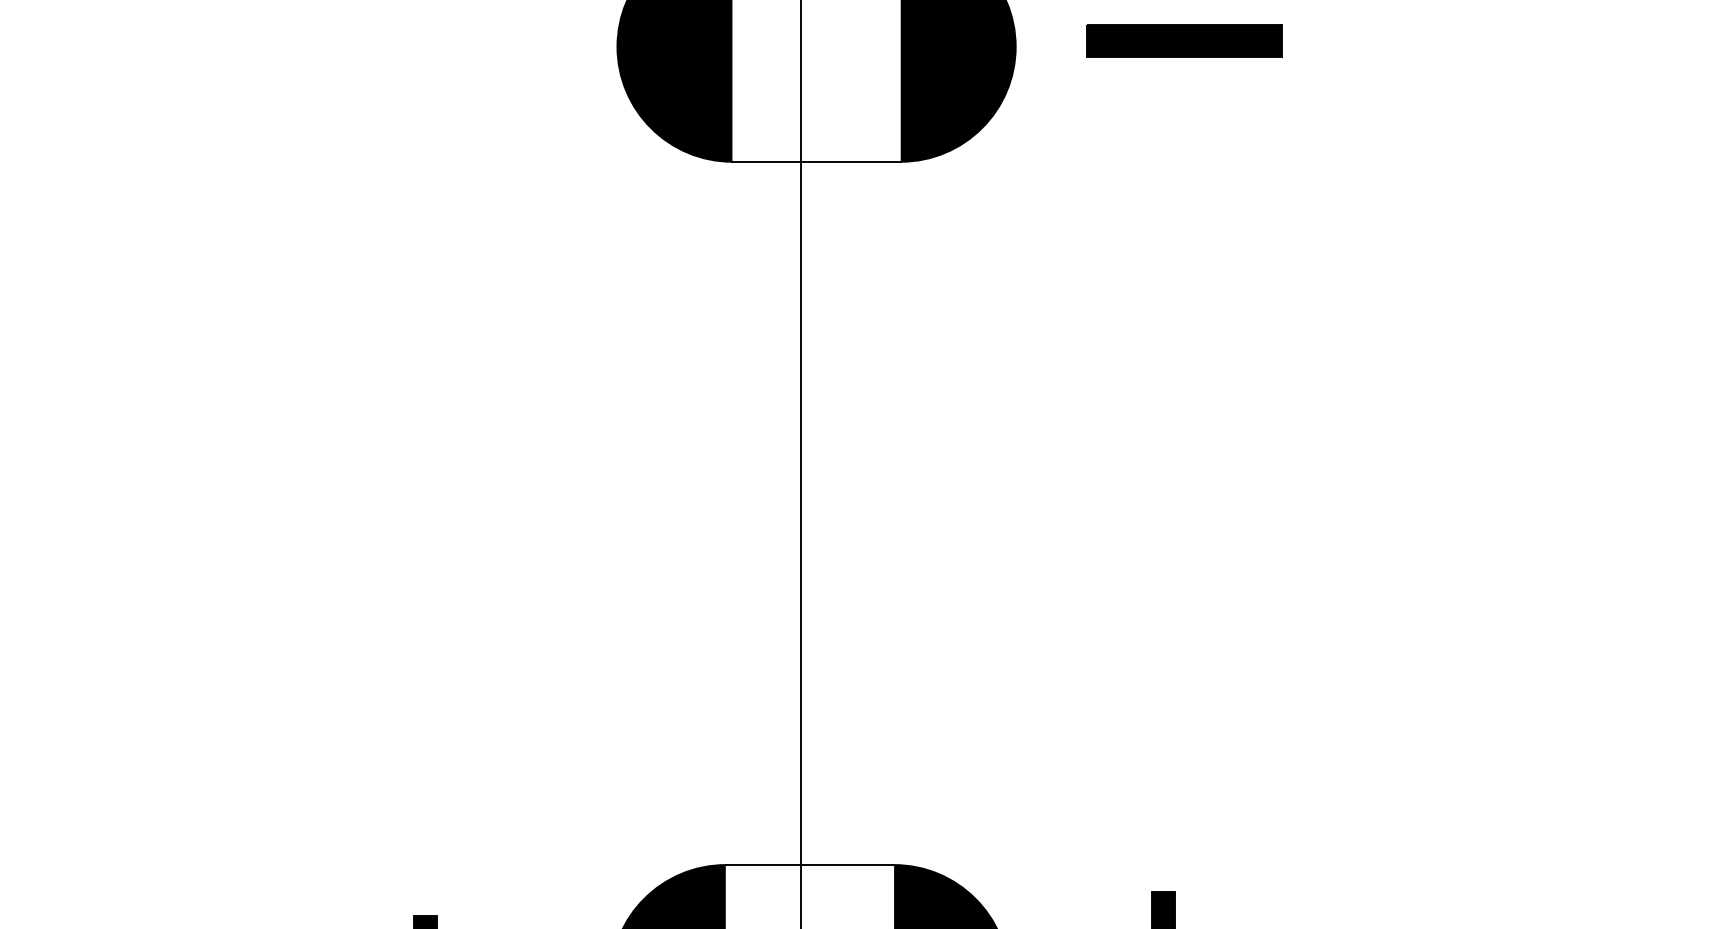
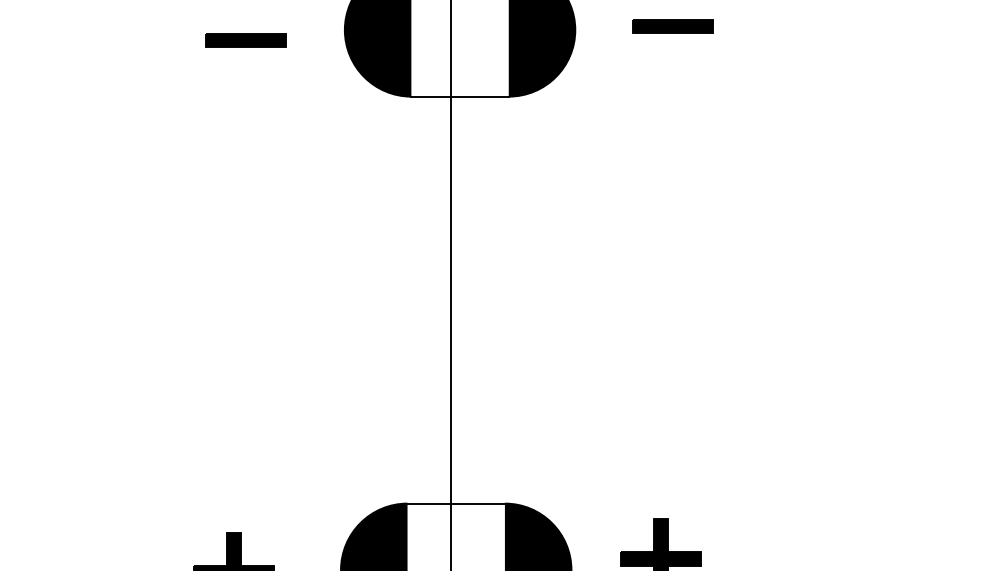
part: (1183, 40) -> (672, 26), size x0.71
part: (445, 64) -> (245, 40), added

